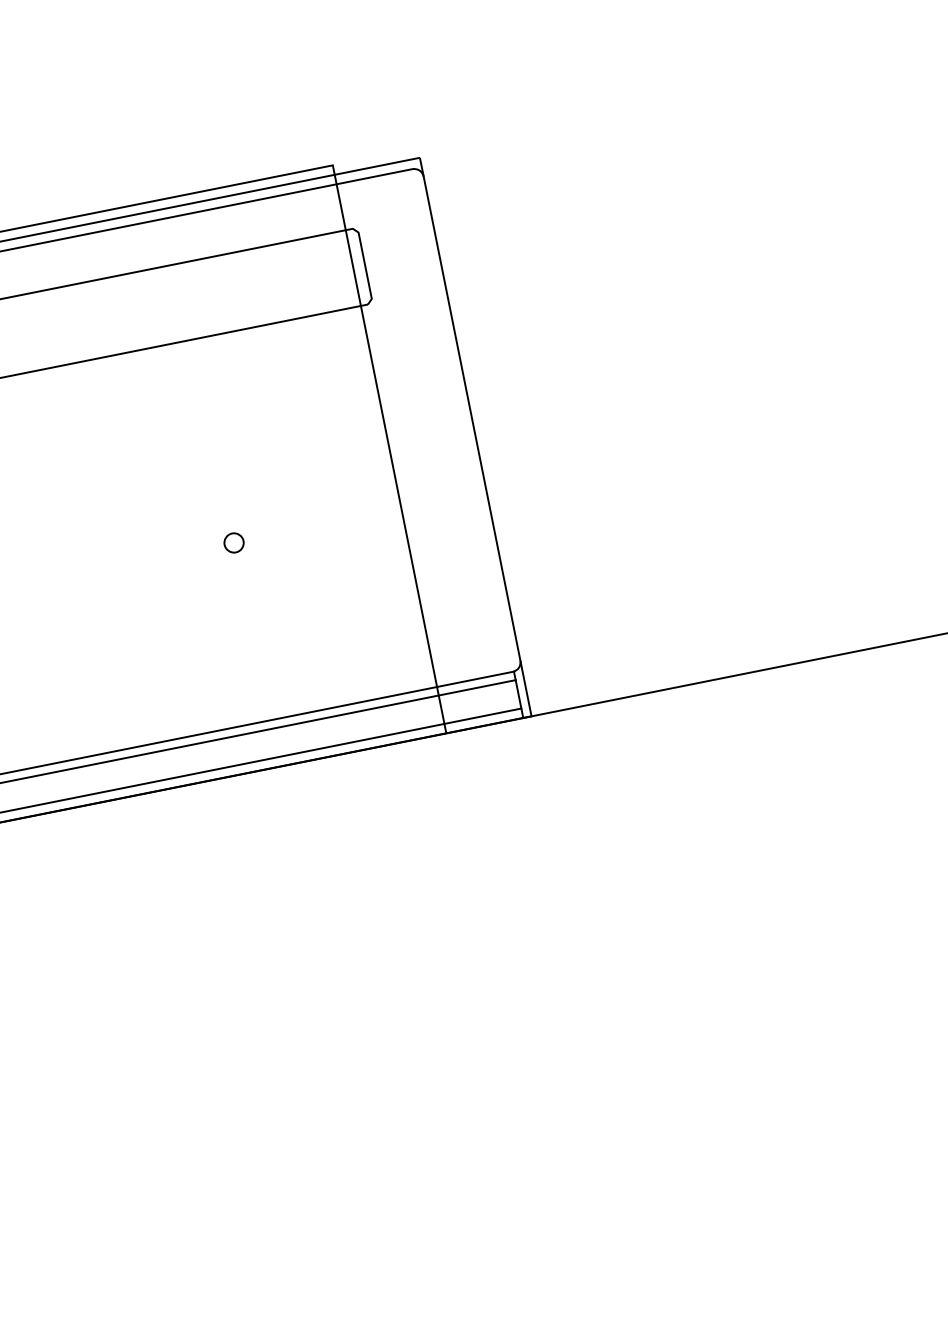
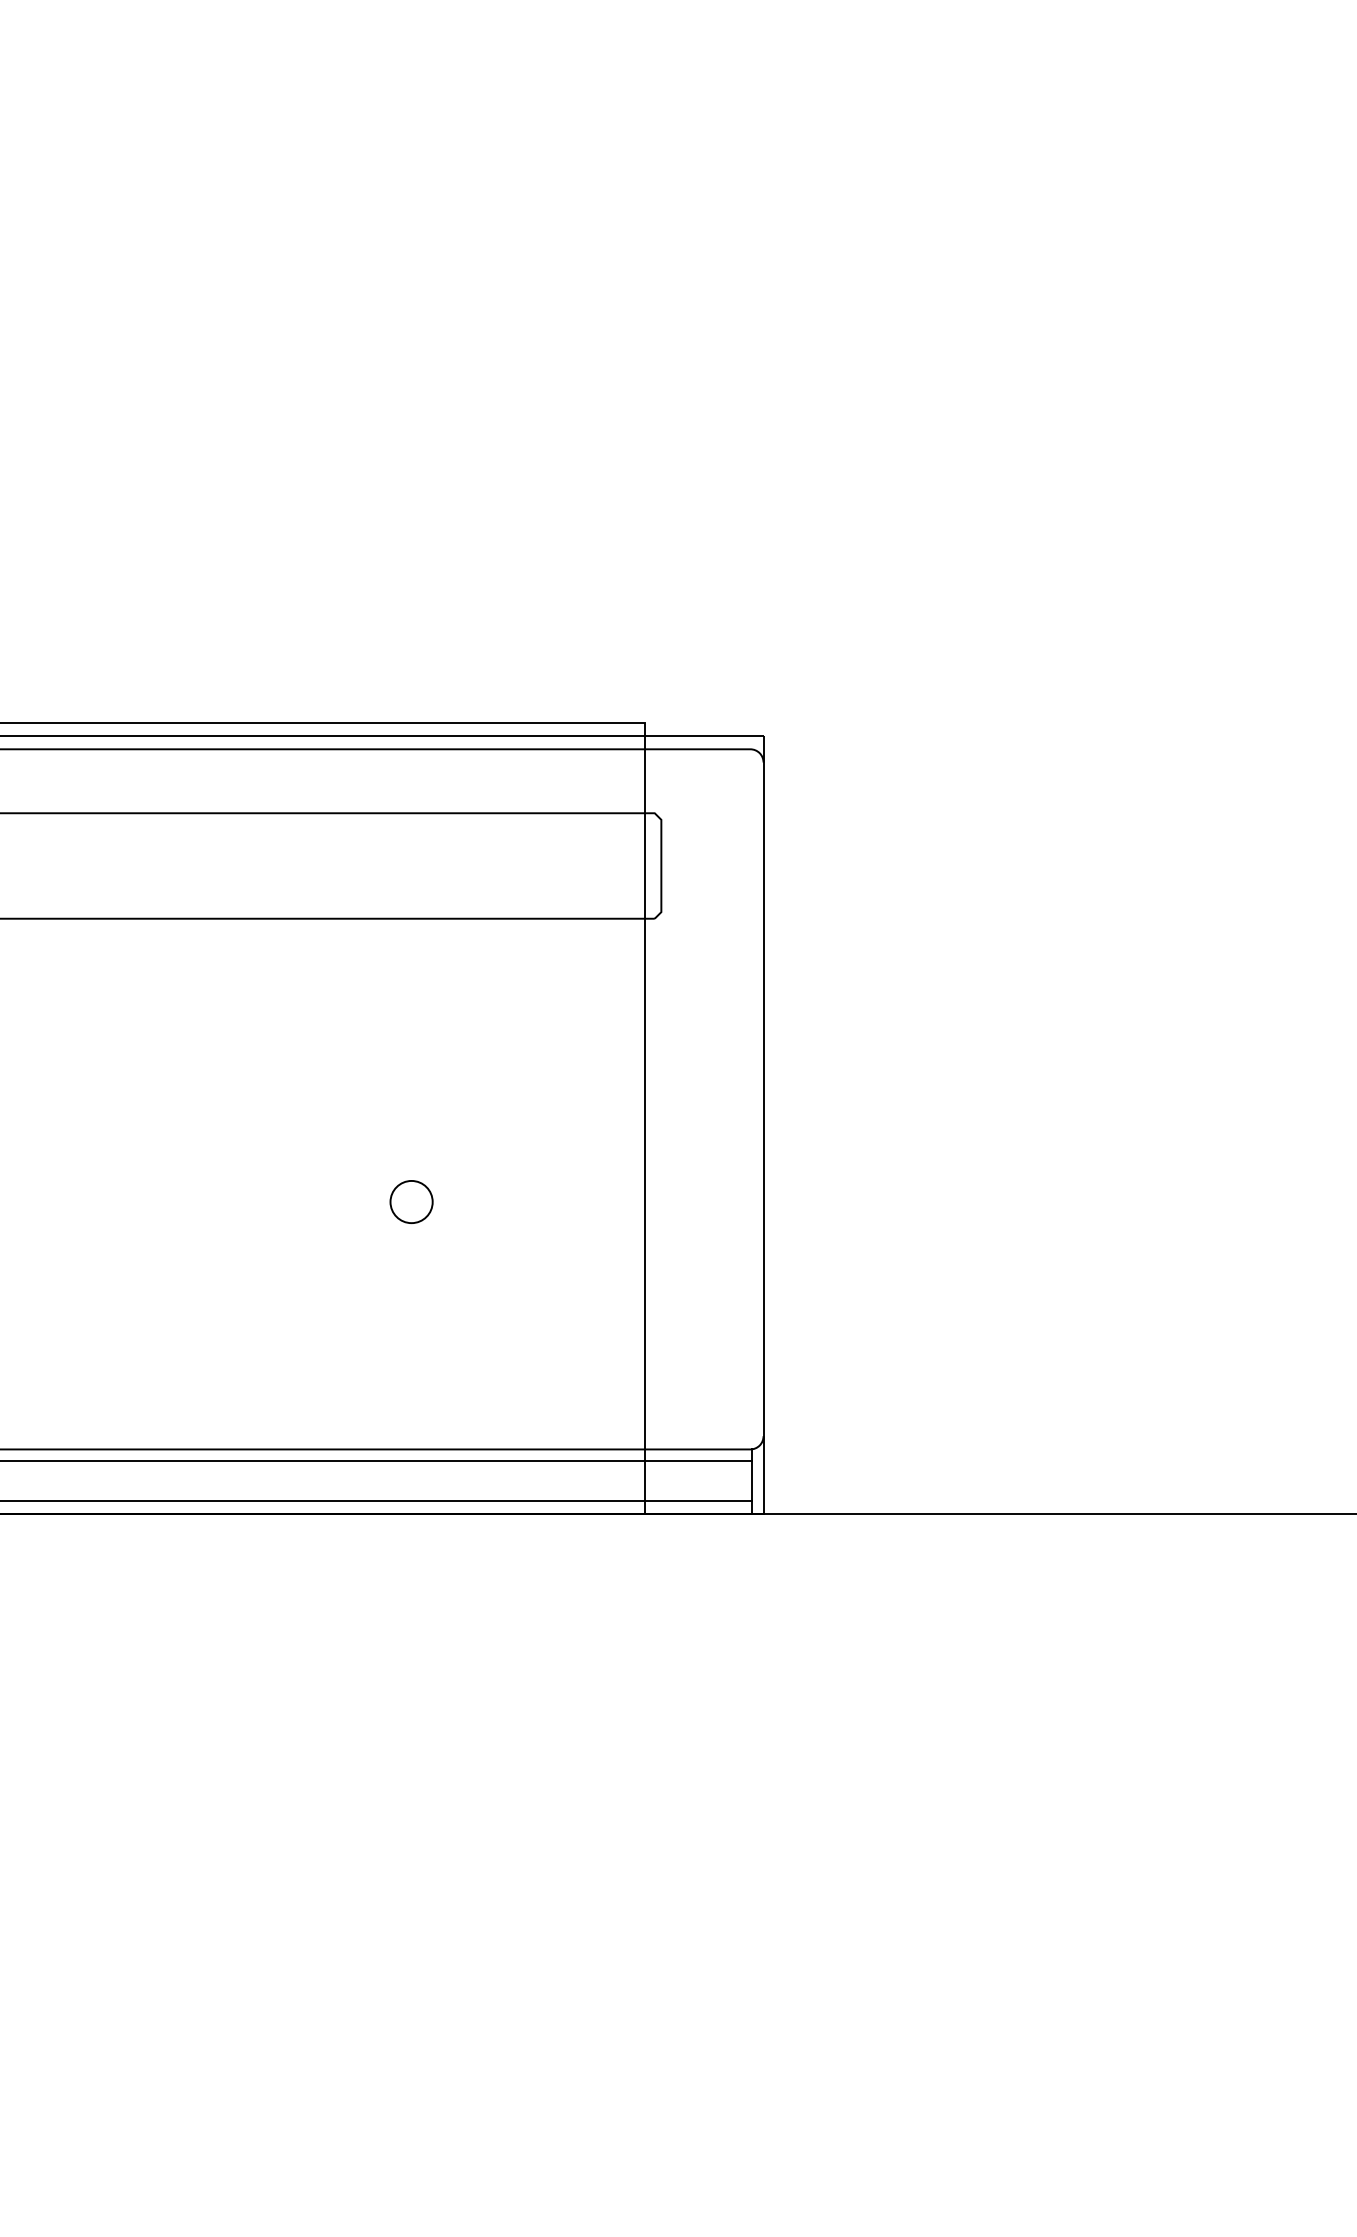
circle: (234, 543) -> (411, 1202), size x1.6

